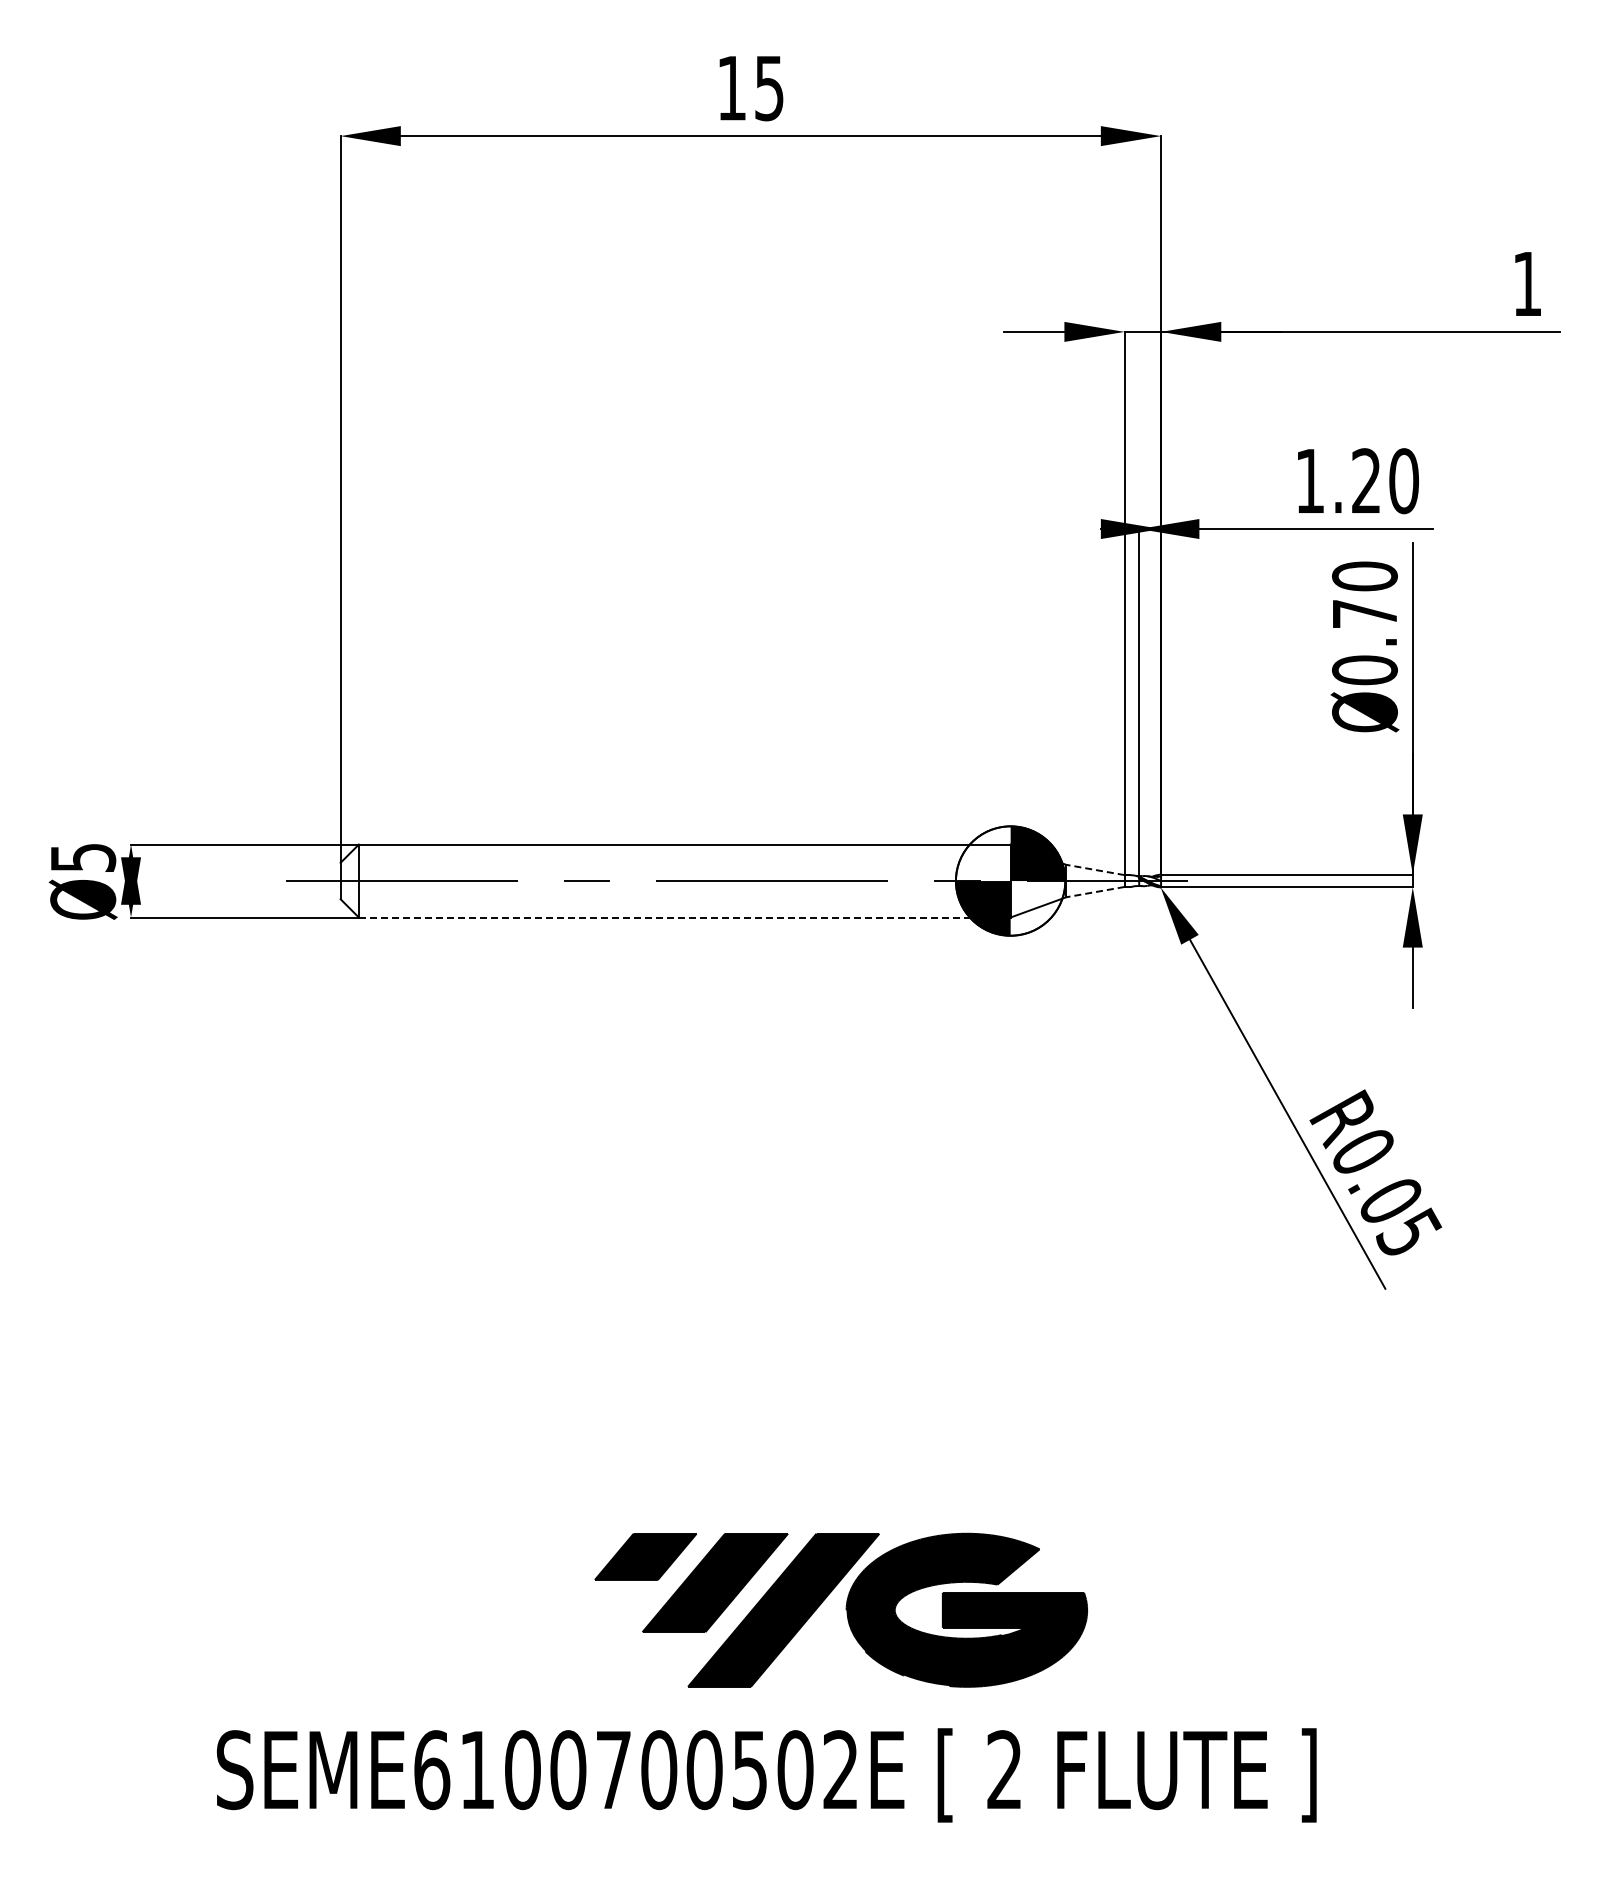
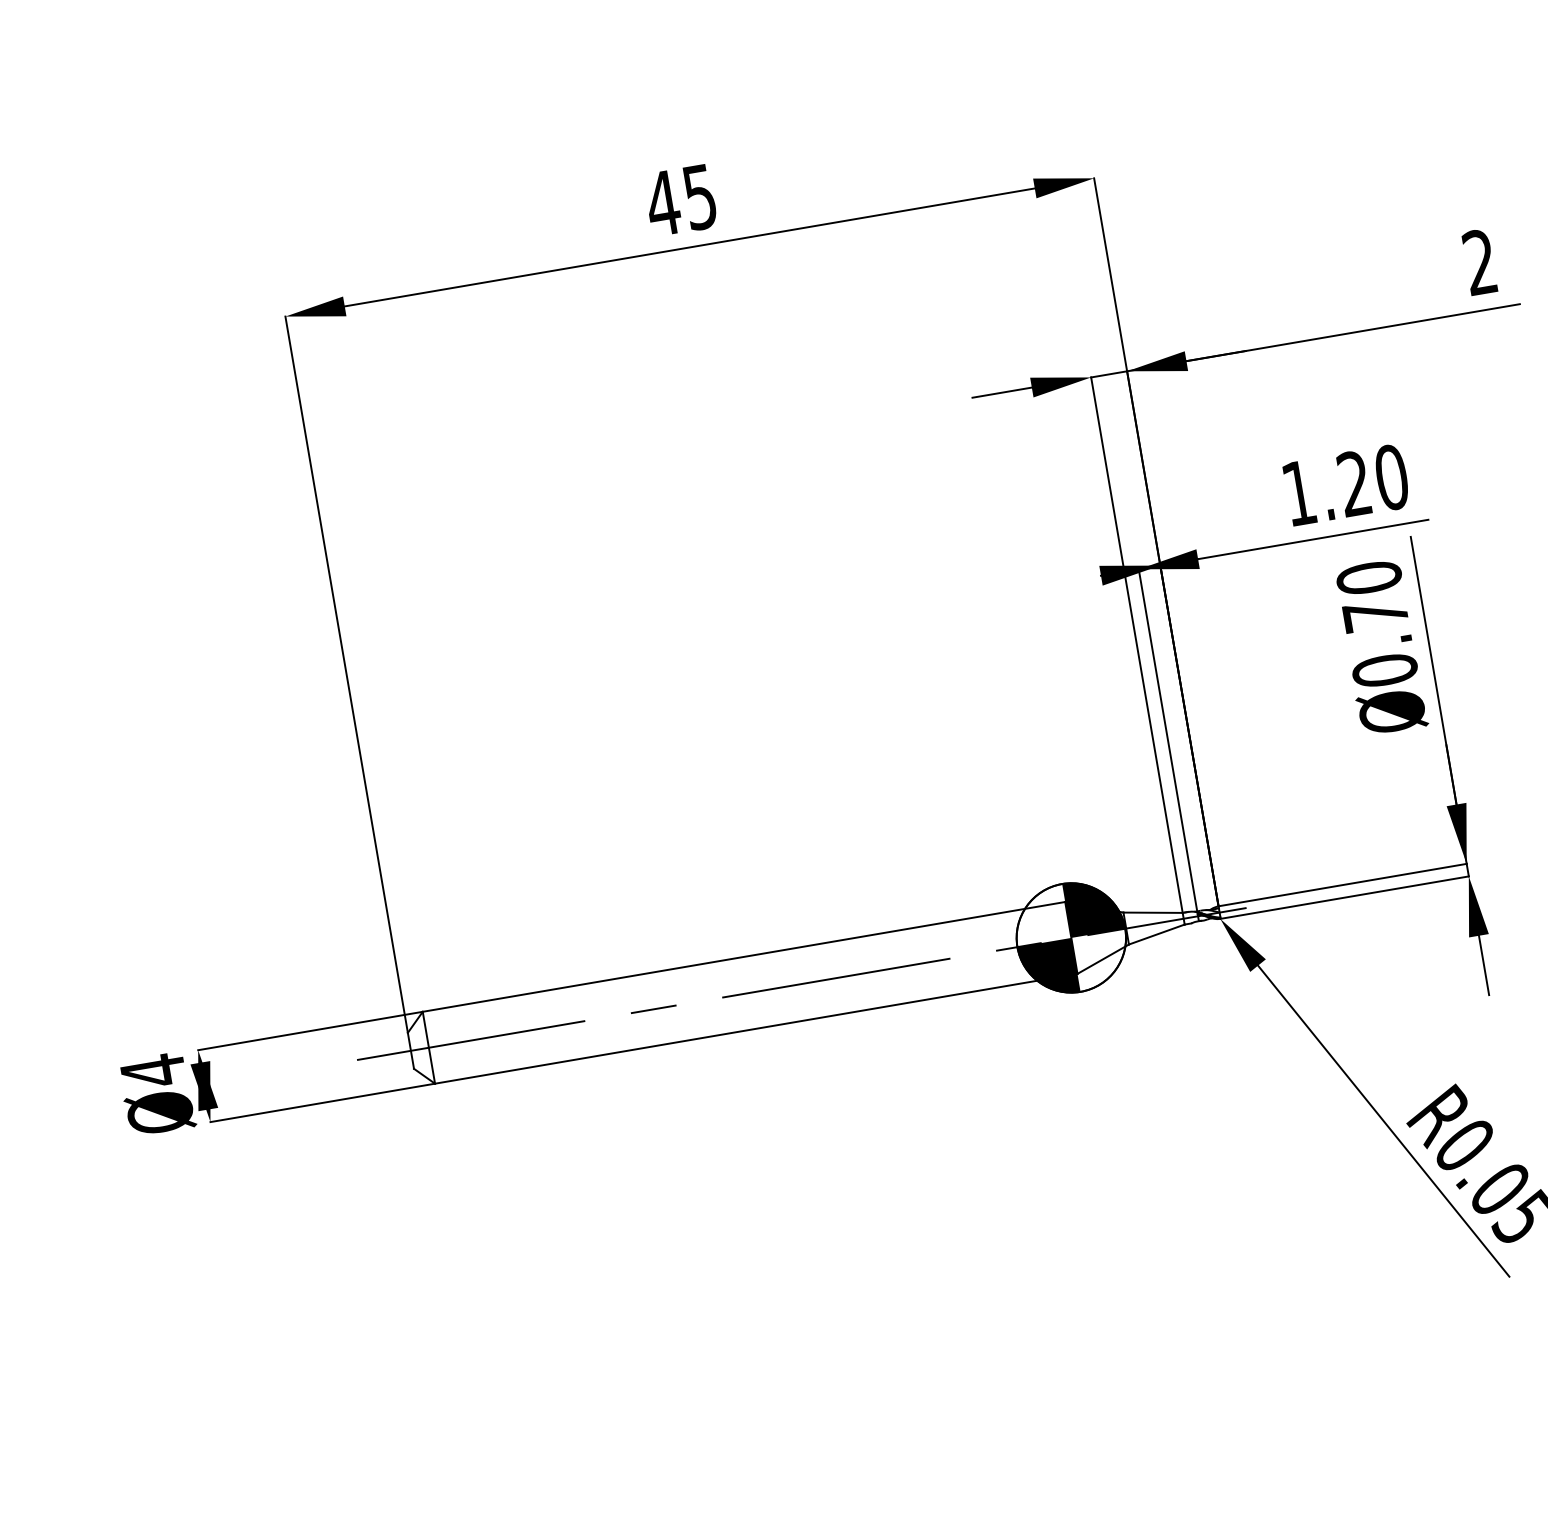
text: (731, 88) -> (662, 203), 15 -> 45
text: (1526, 283) -> (1479, 262), 1 -> 2
text: (83, 857) -> (153, 1070), Ø5 -> Ø4
line: (1095, 869) -> (1153, 912), dashed -> solid
line: (1095, 892) -> (1156, 934), dashed -> solid
line: (684, 917) -> (756, 1028), dashed -> solid

